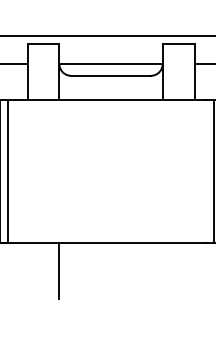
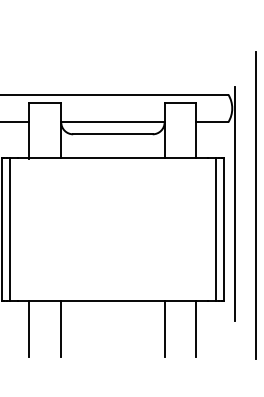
line: (27, 271) -> (29, 329), added
line: (162, 271) -> (164, 329), added
line: (194, 271) -> (196, 329), added

